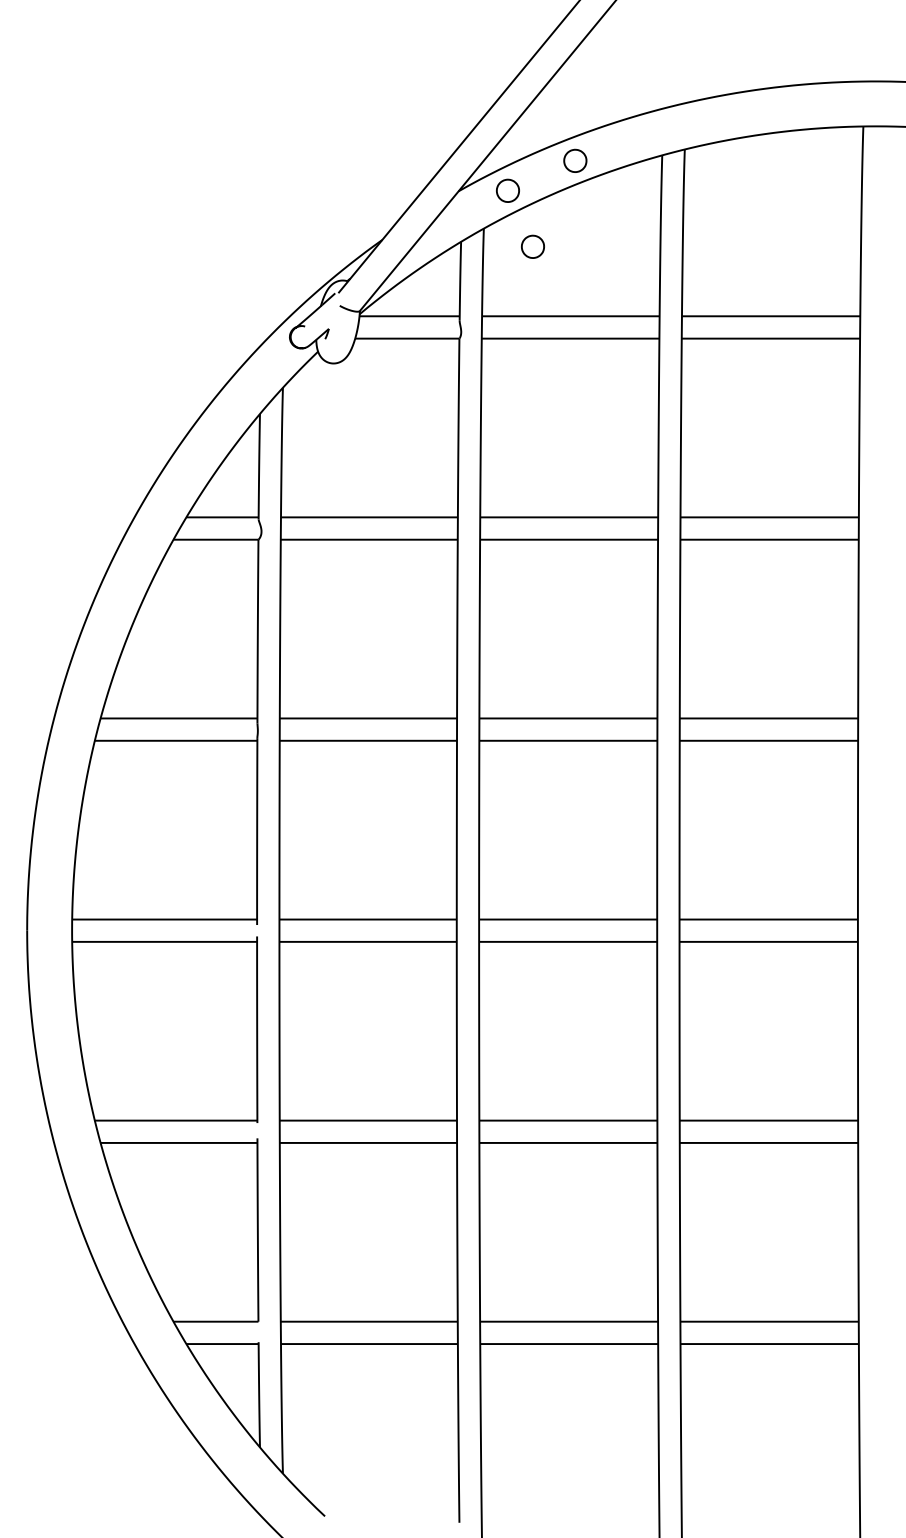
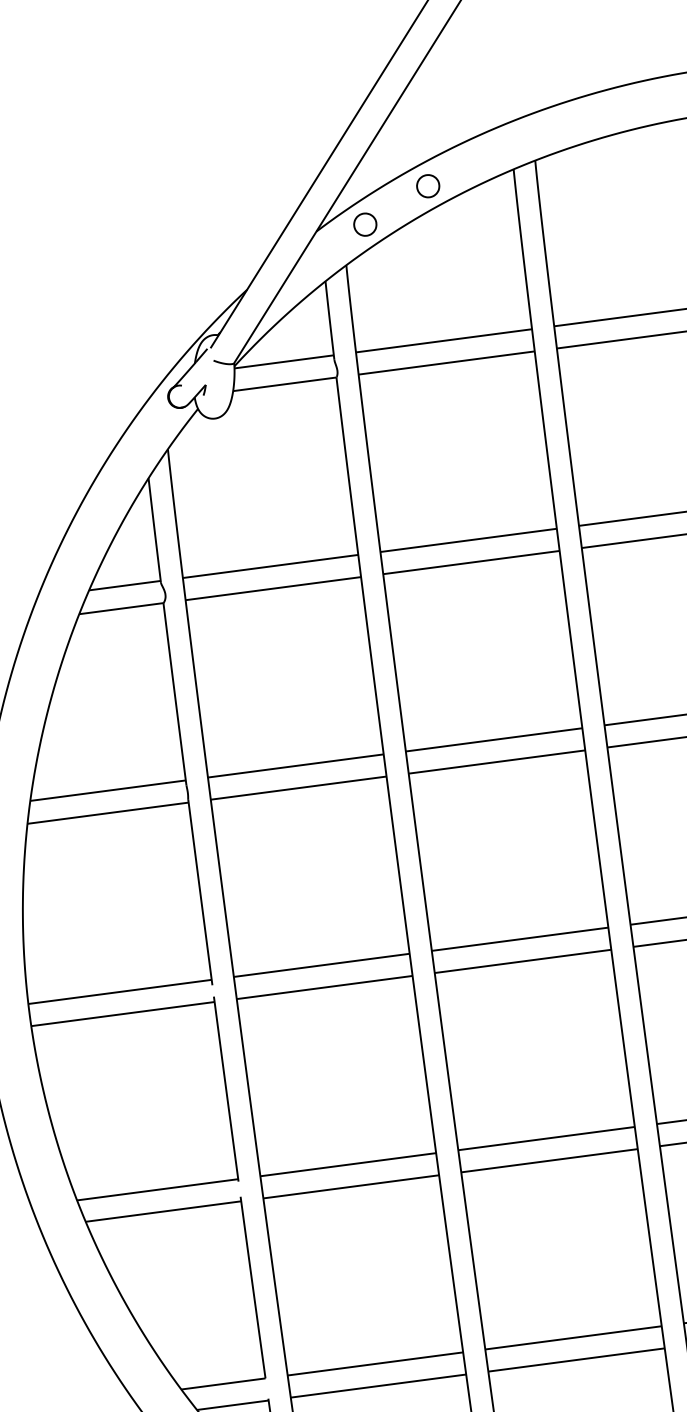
part: (532, 246) -> (396, 276), removed

